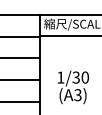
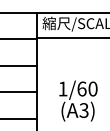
text: (76, 77) -> (82, 88), 1/30 -> 1/60

